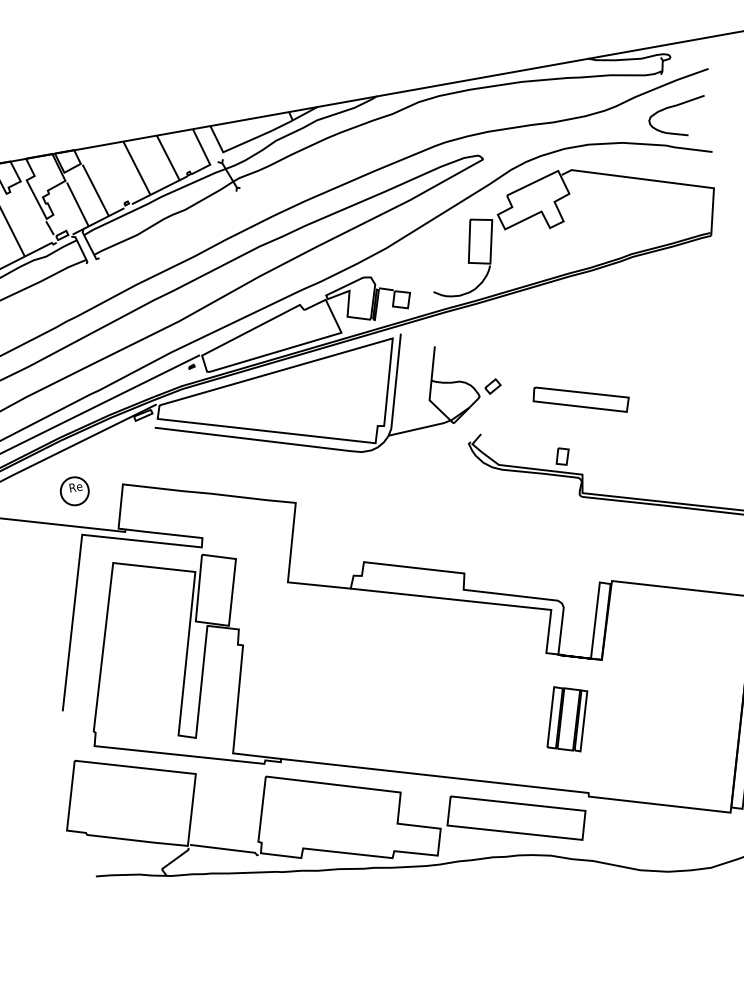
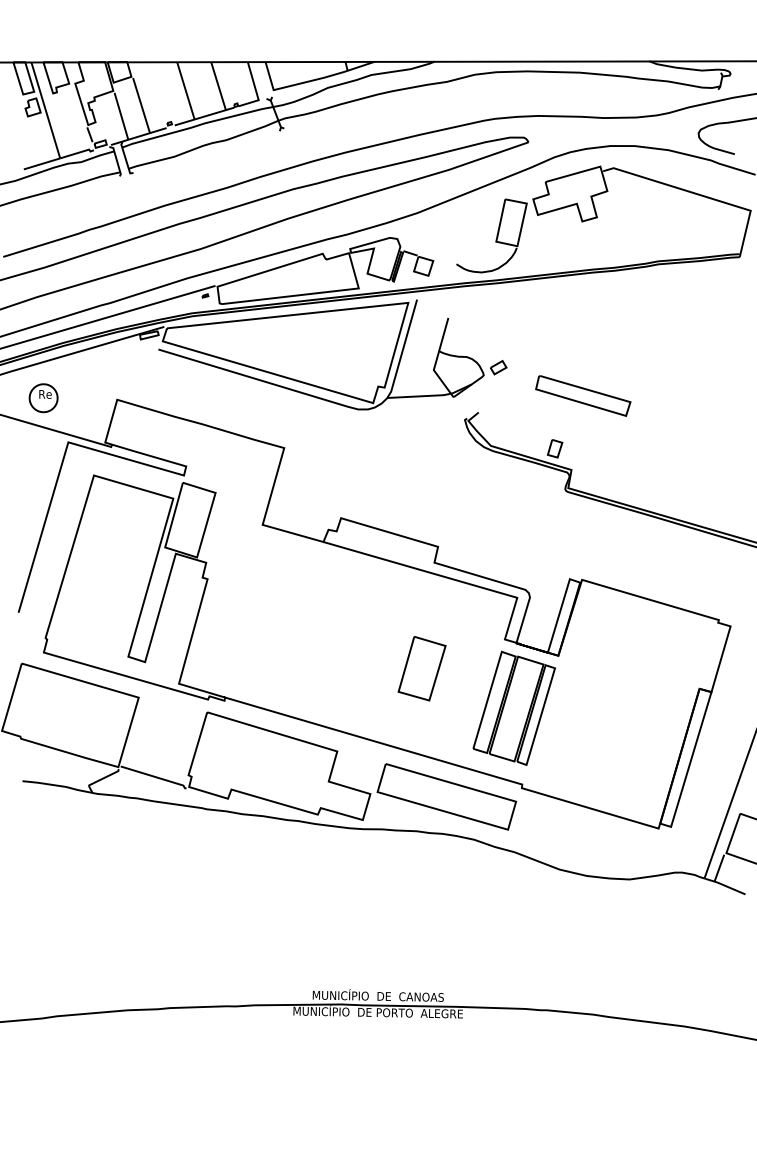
part: (74, 491) -> (43, 398), moved
part: (469, 696) -> (421, 668), added
part: (566, 718) -> (513, 707), size x1.67

